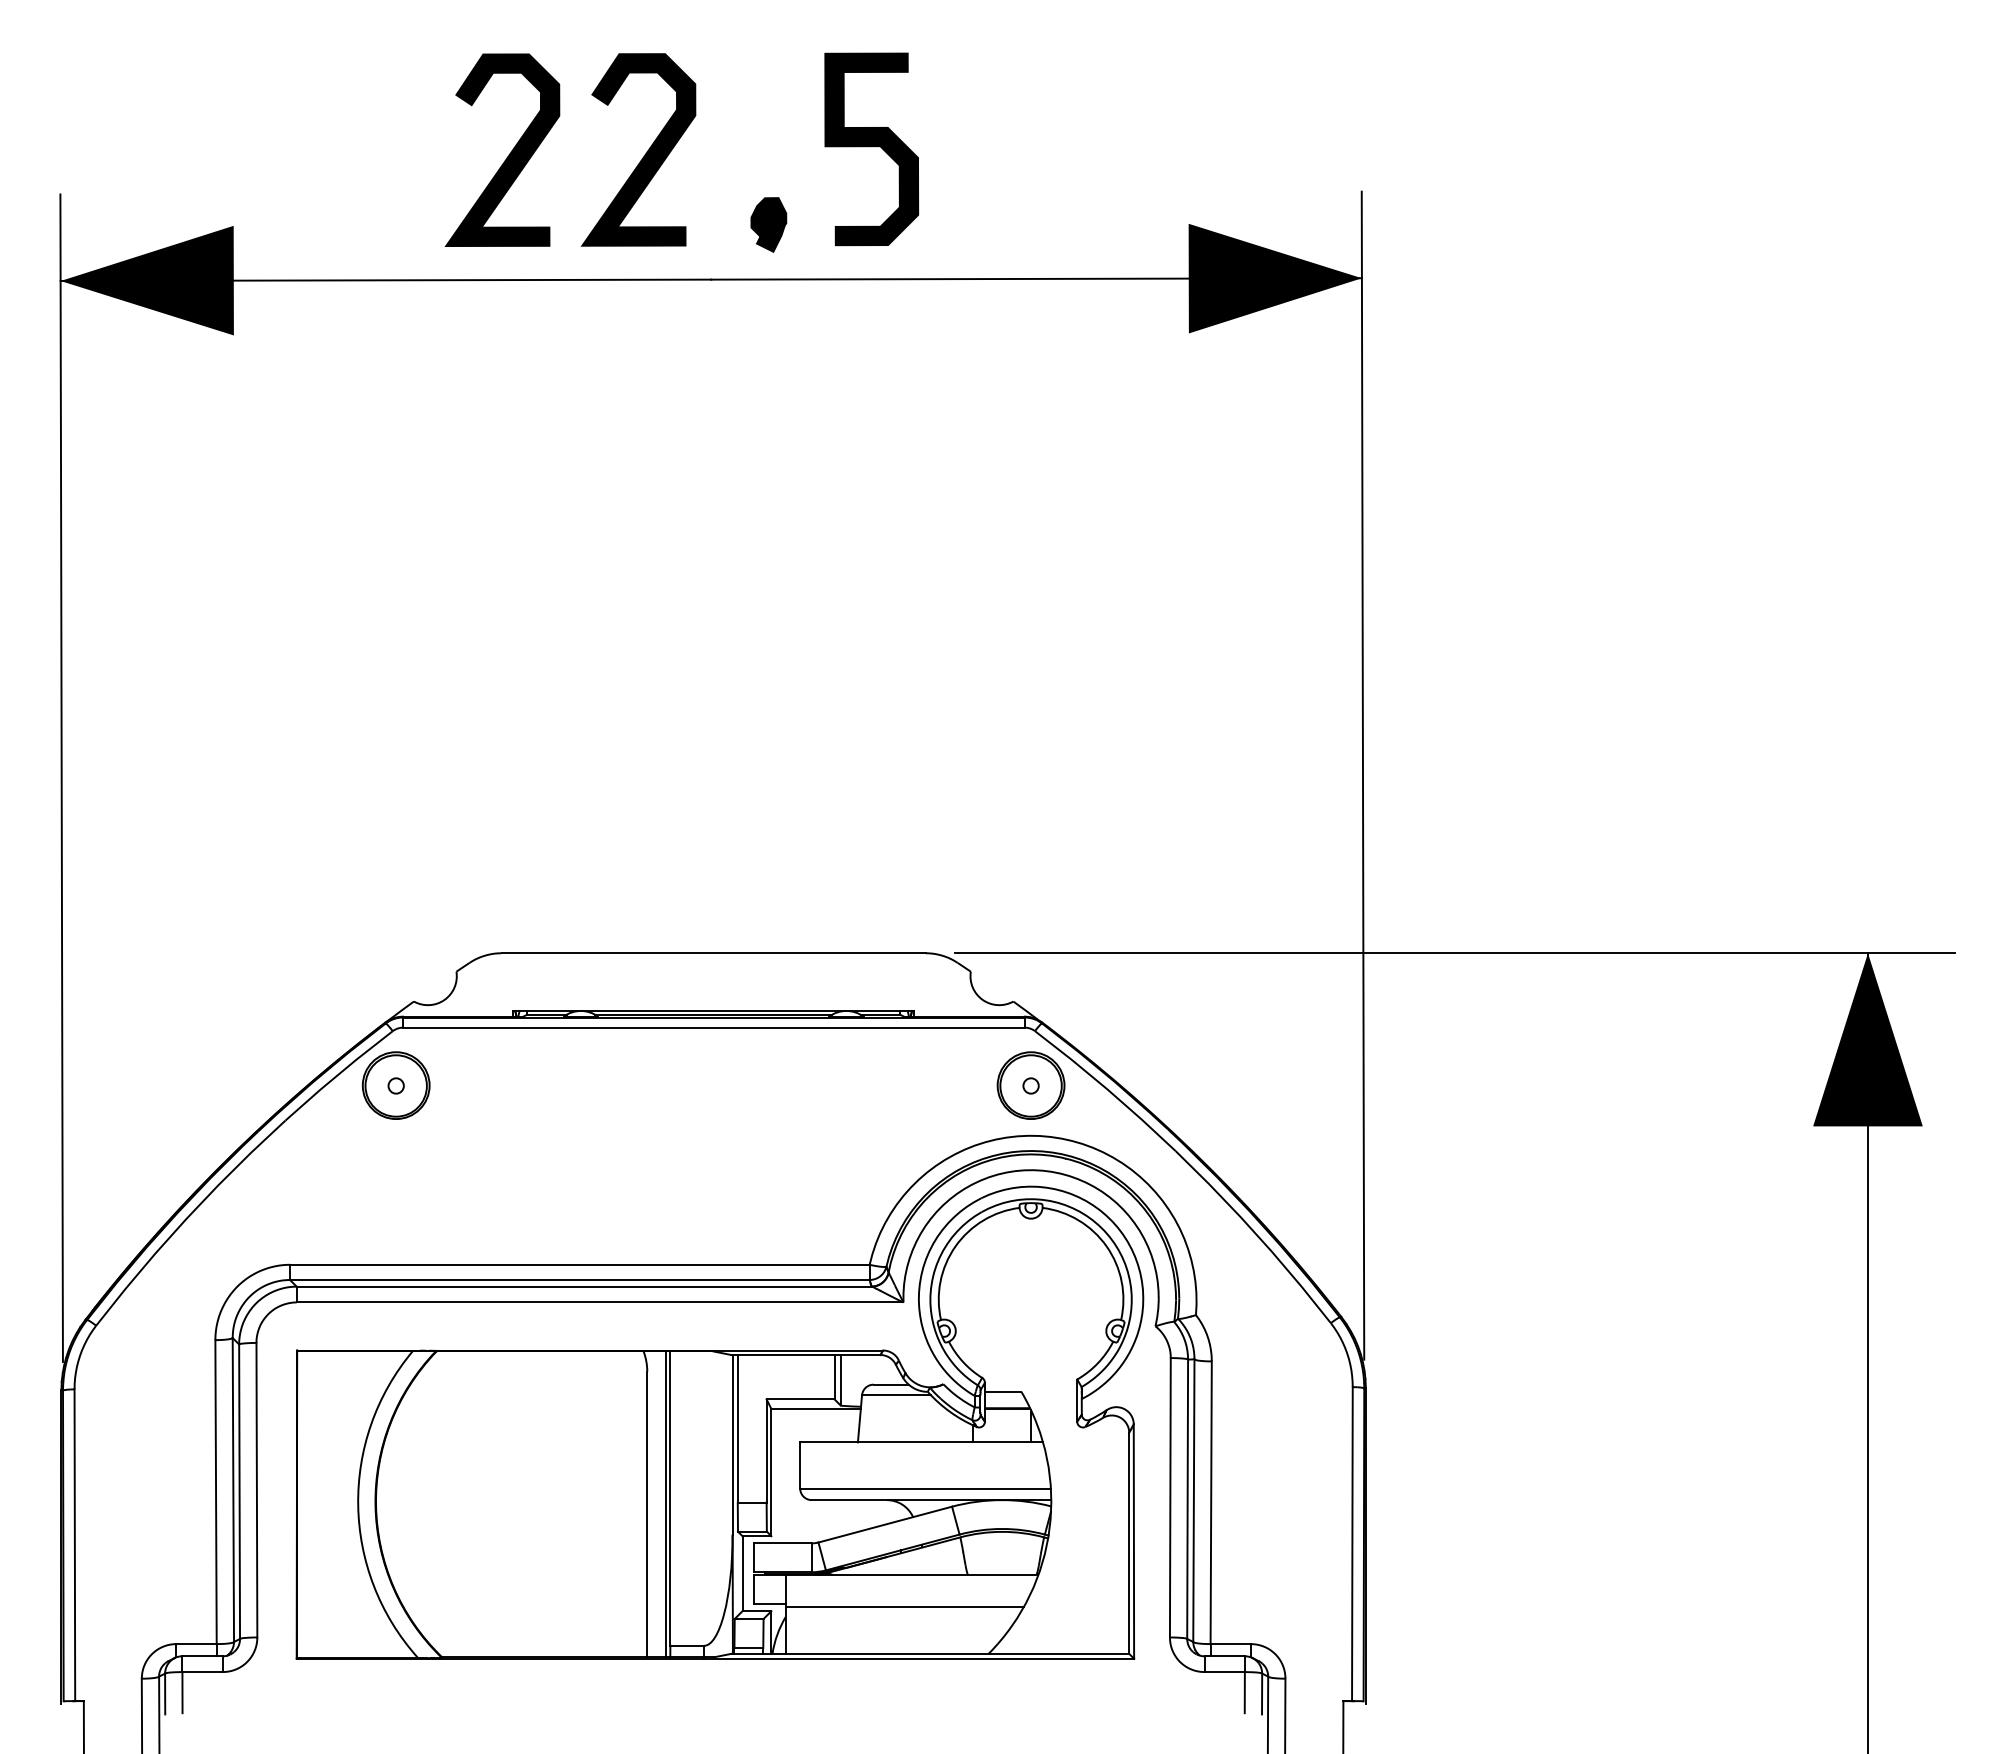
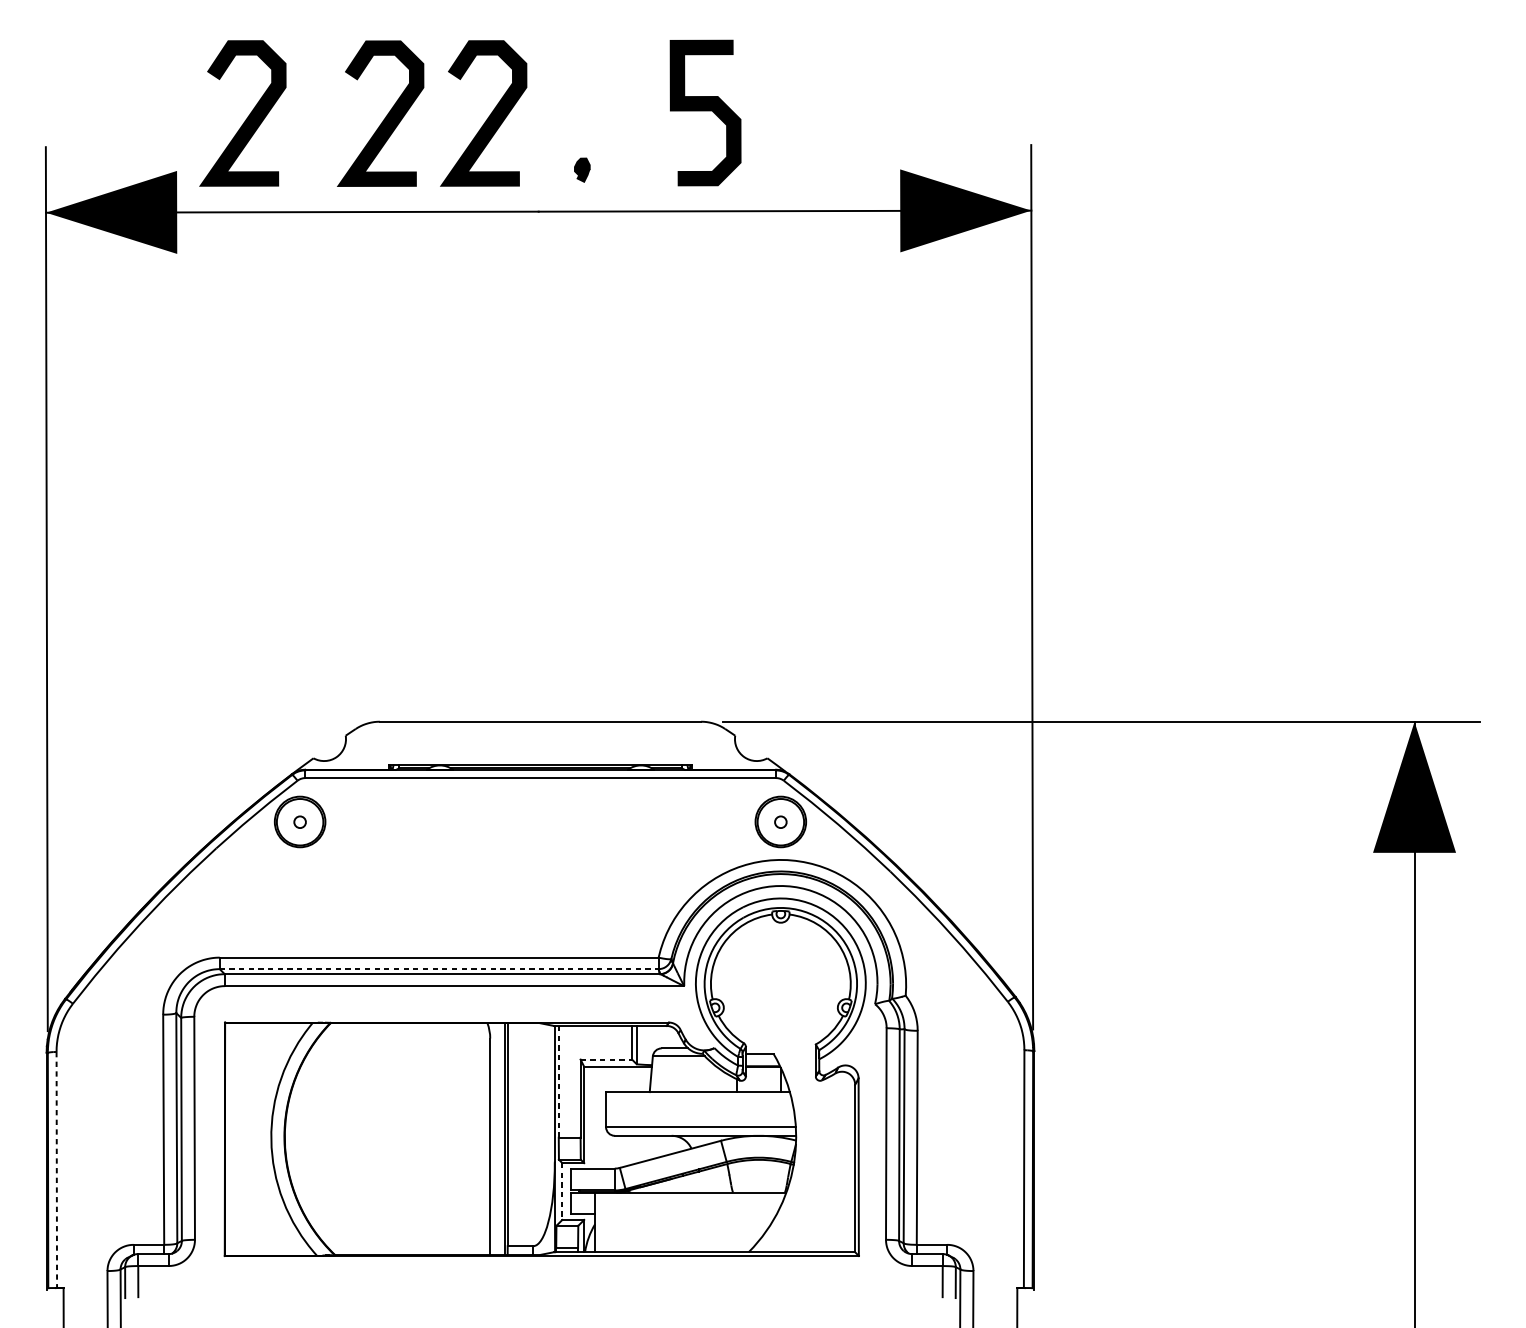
curve: (871, 147) -> (705, 111), moved
curve: (326, 154) -> (247, 116), added
part: (768, 224) -> (582, 169), size x0.6
line: (579, 1280) -> (438, 969), solid -> dashed
line: (800, 1399) -> (606, 1059), solid -> dashed
line: (737, 1428) -> (558, 1081), solid -> dashed
line: (74, 1545) -> (56, 1170), solid -> dashed
line: (742, 1573) -> (562, 1191), solid -> dashed
line: (904, 1606) -> (685, 1216), removed

